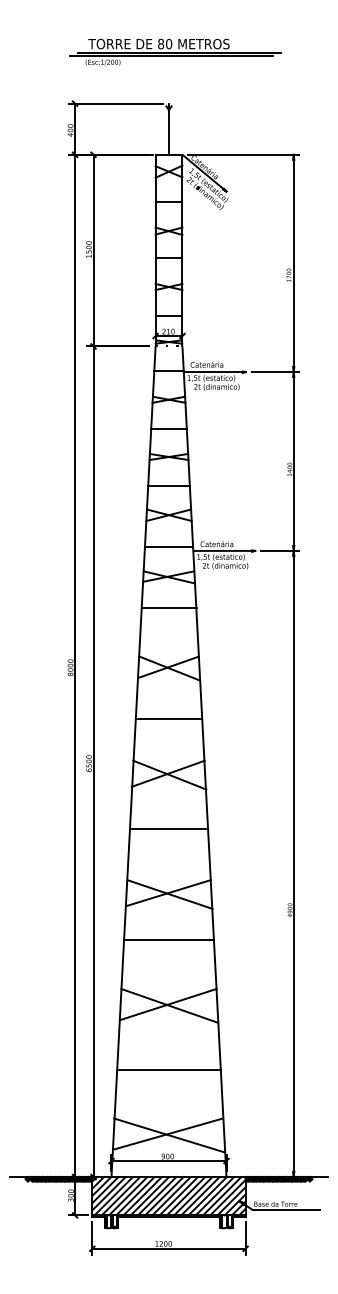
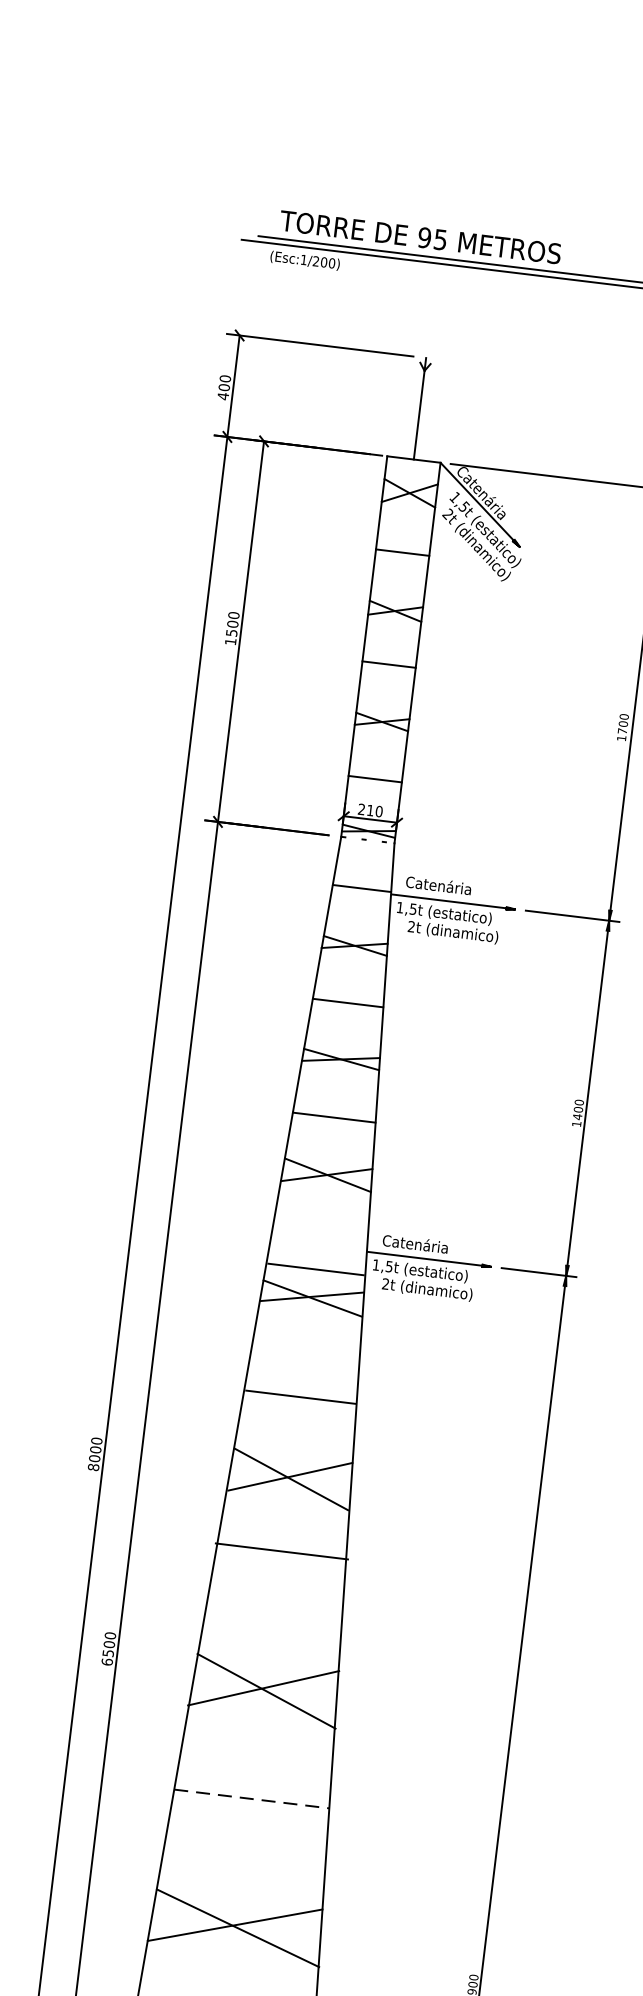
text: (165, 43) -> (433, 237), 80 -> 95
line: (169, 546) -> (316, 1269), moved
line: (168, 608) -> (299, 1397), moved
line: (168, 718) -> (280, 1550), moved
line: (169, 829) -> (252, 1799), solid -> dashed

